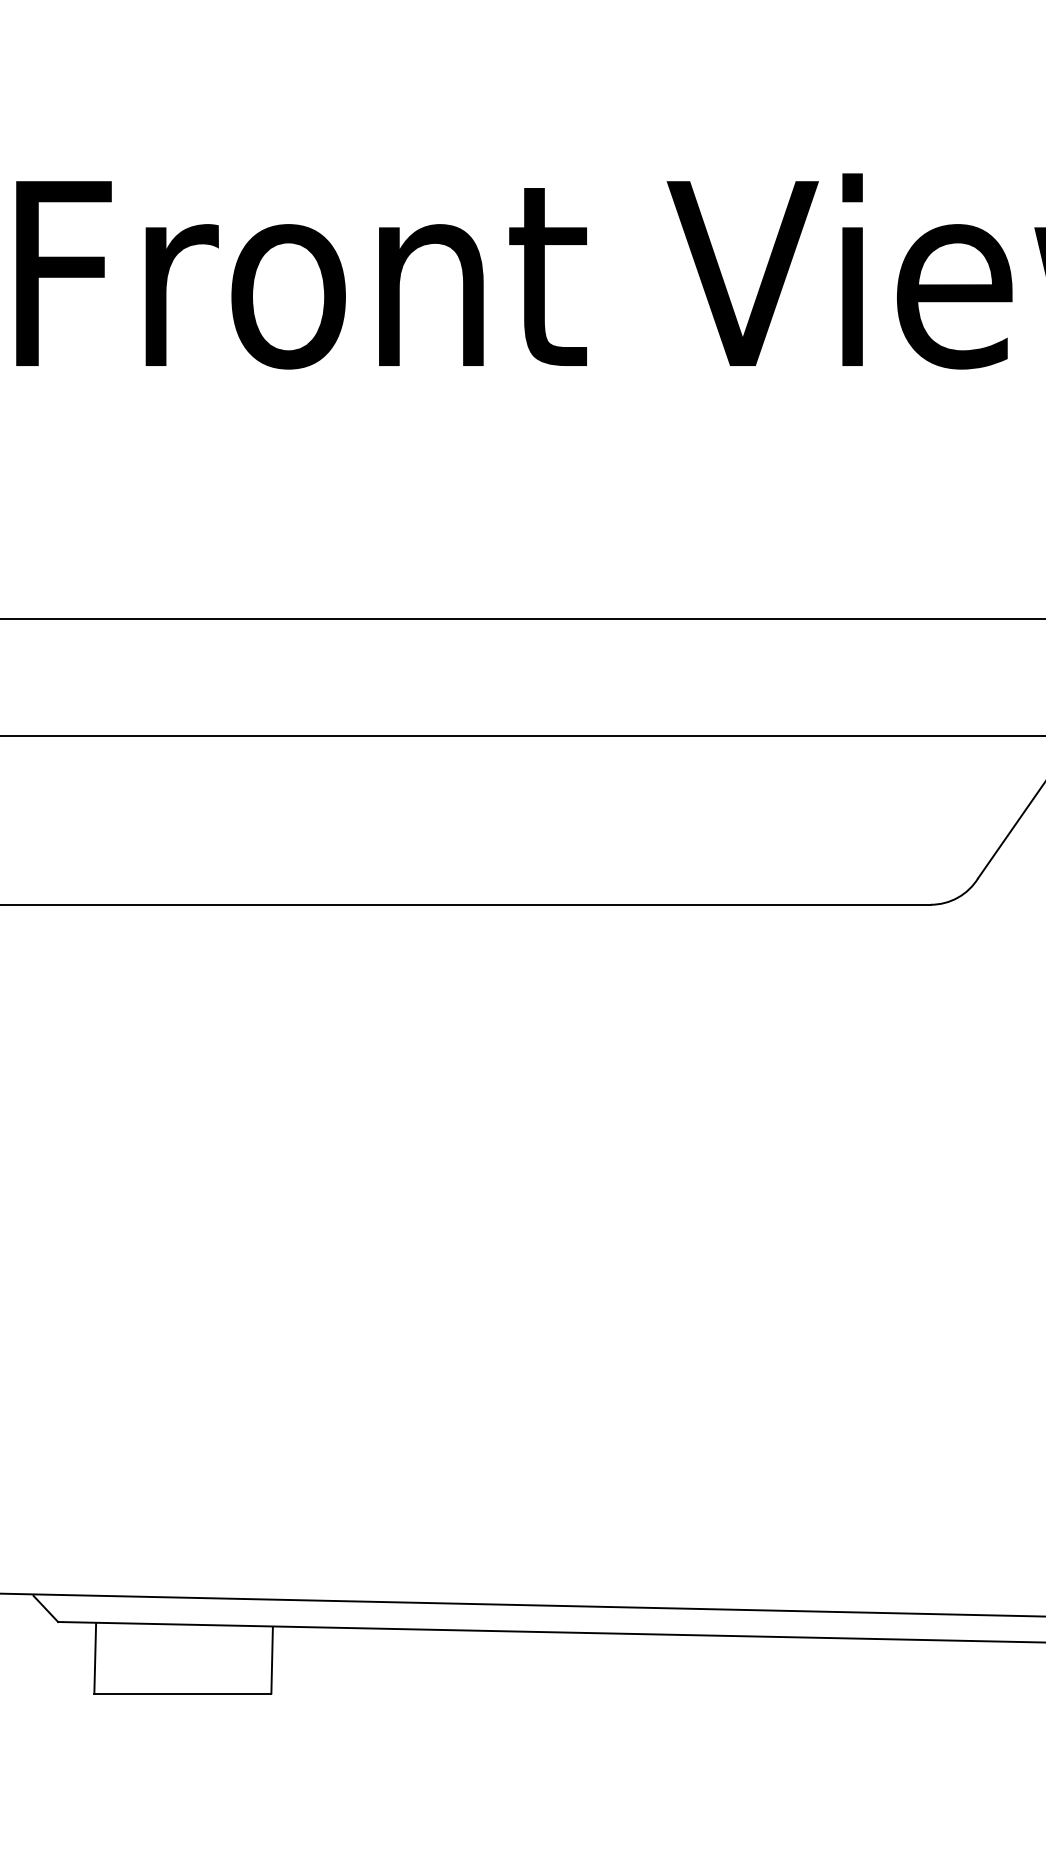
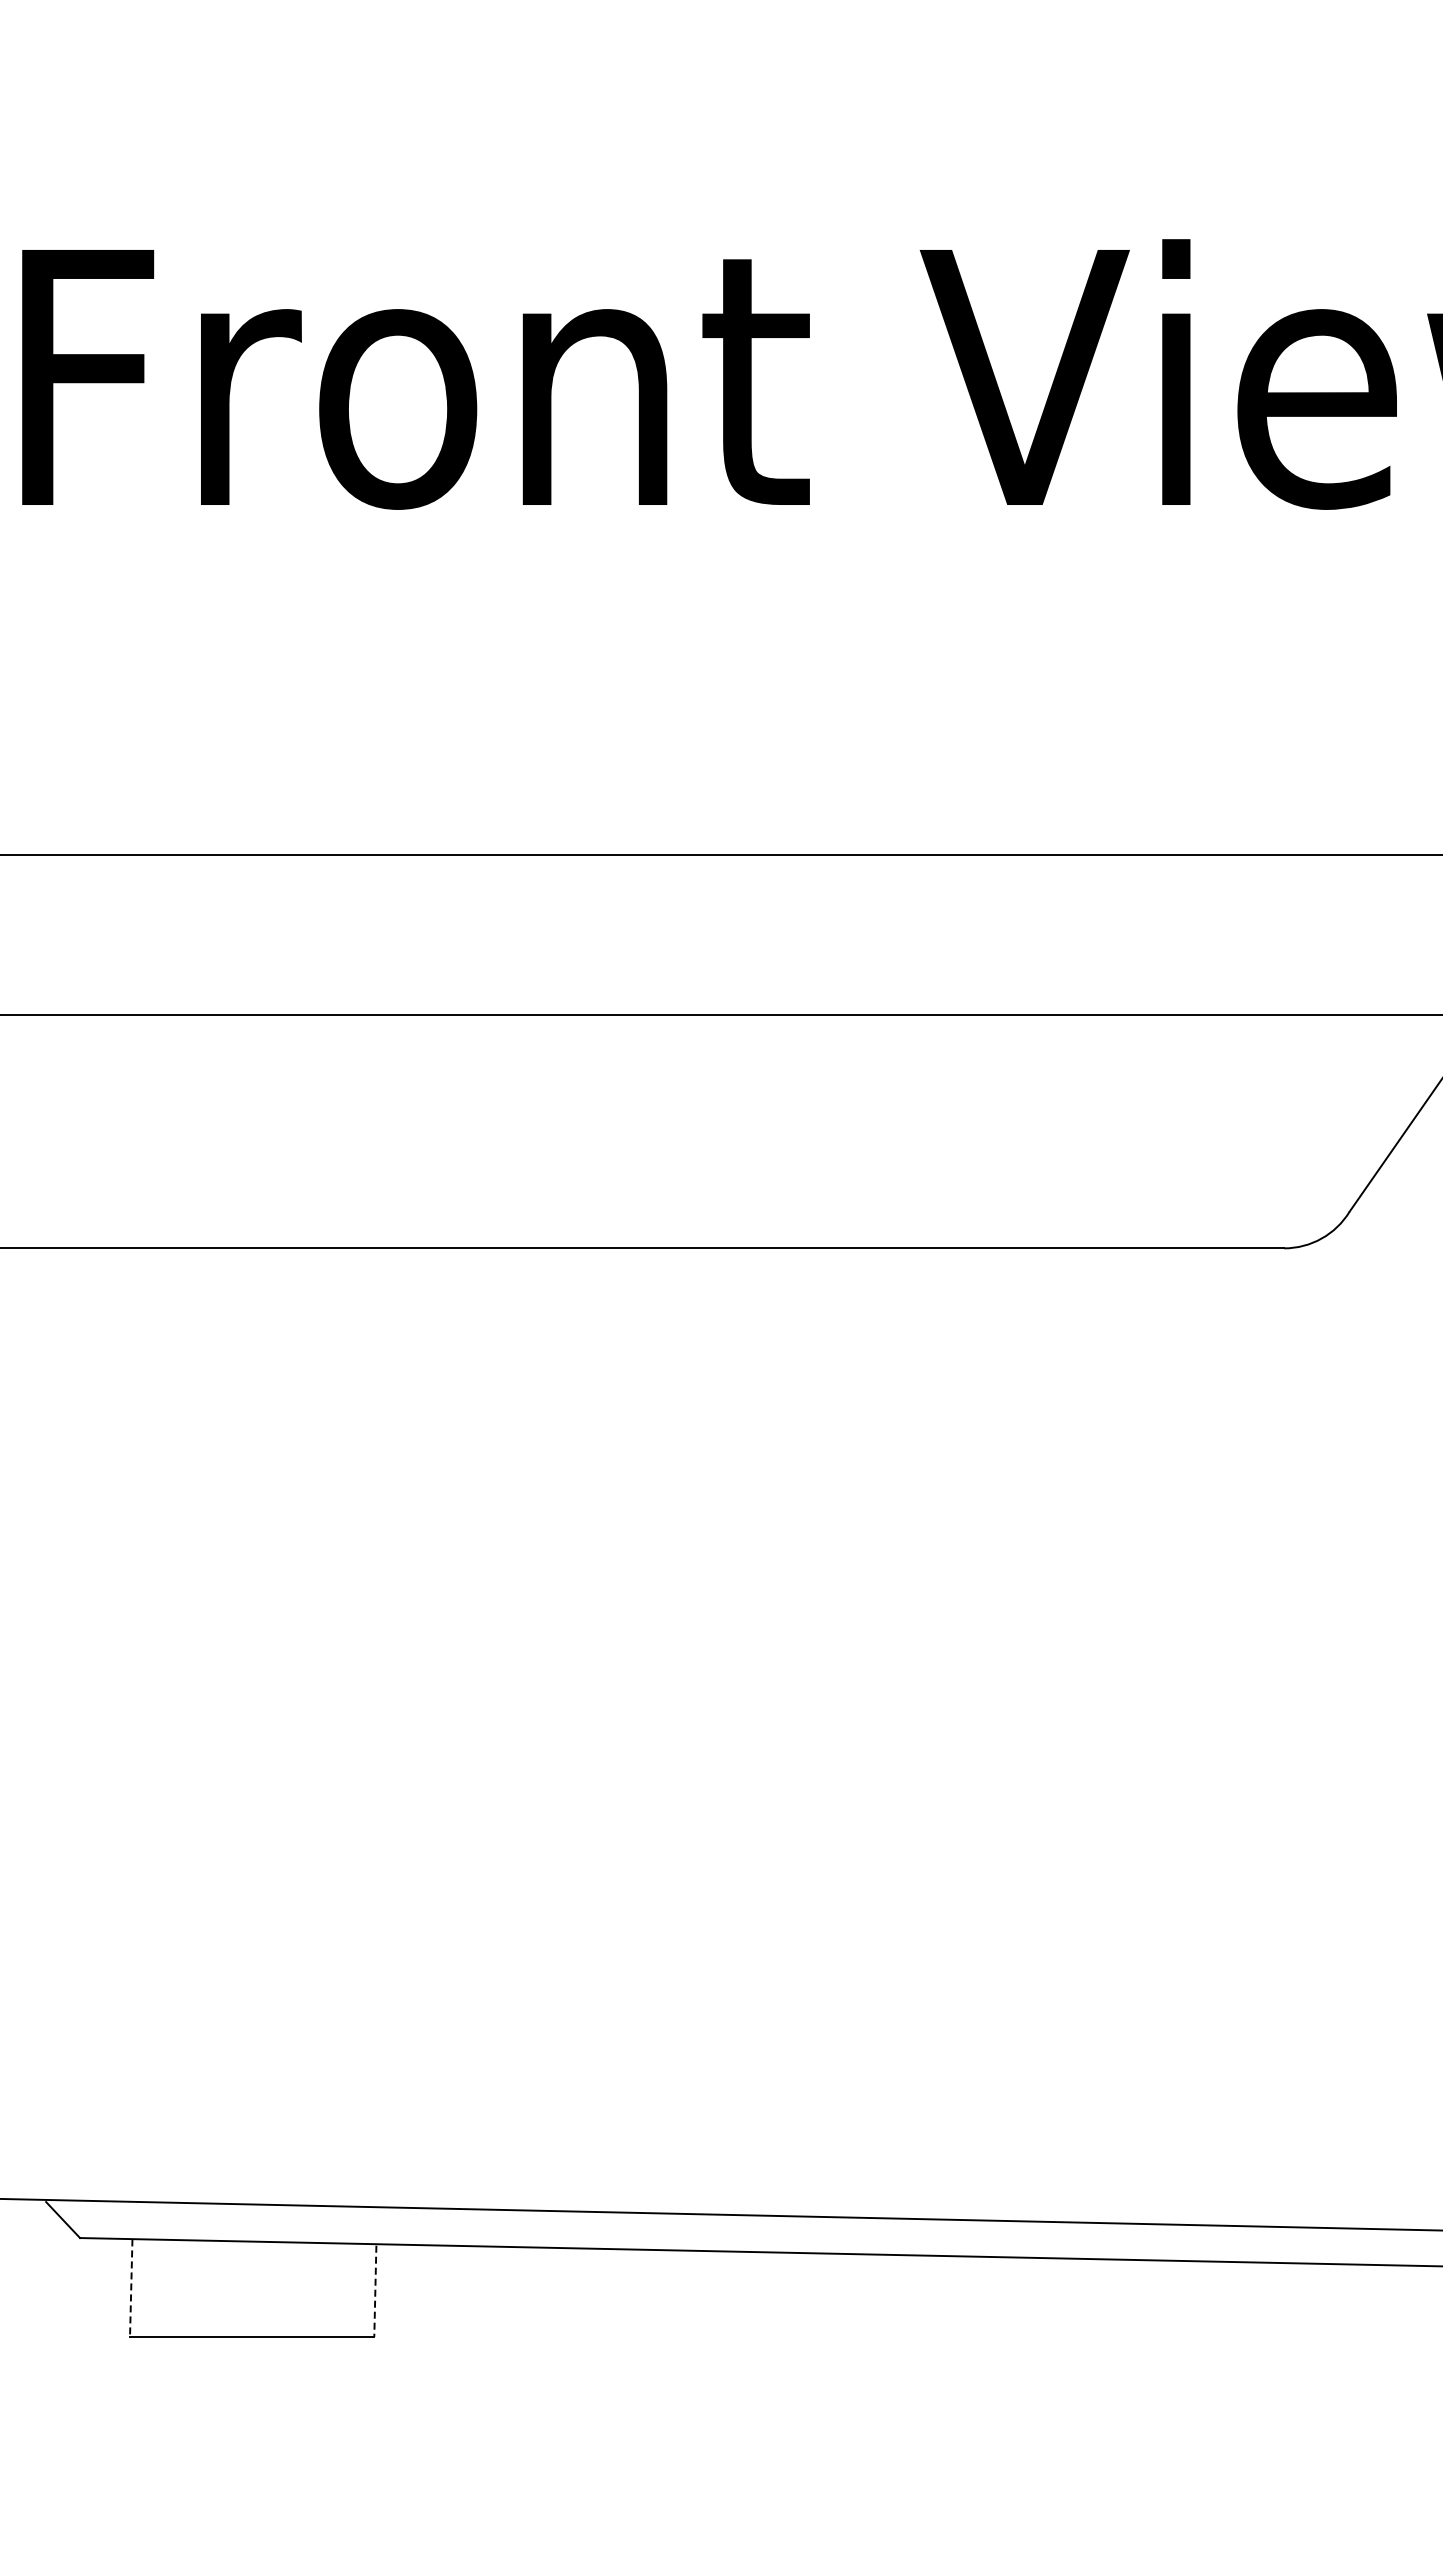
line: (95, 1658) -> (131, 2288), solid -> dashed
line: (272, 1660) -> (375, 2291), solid -> dashed

